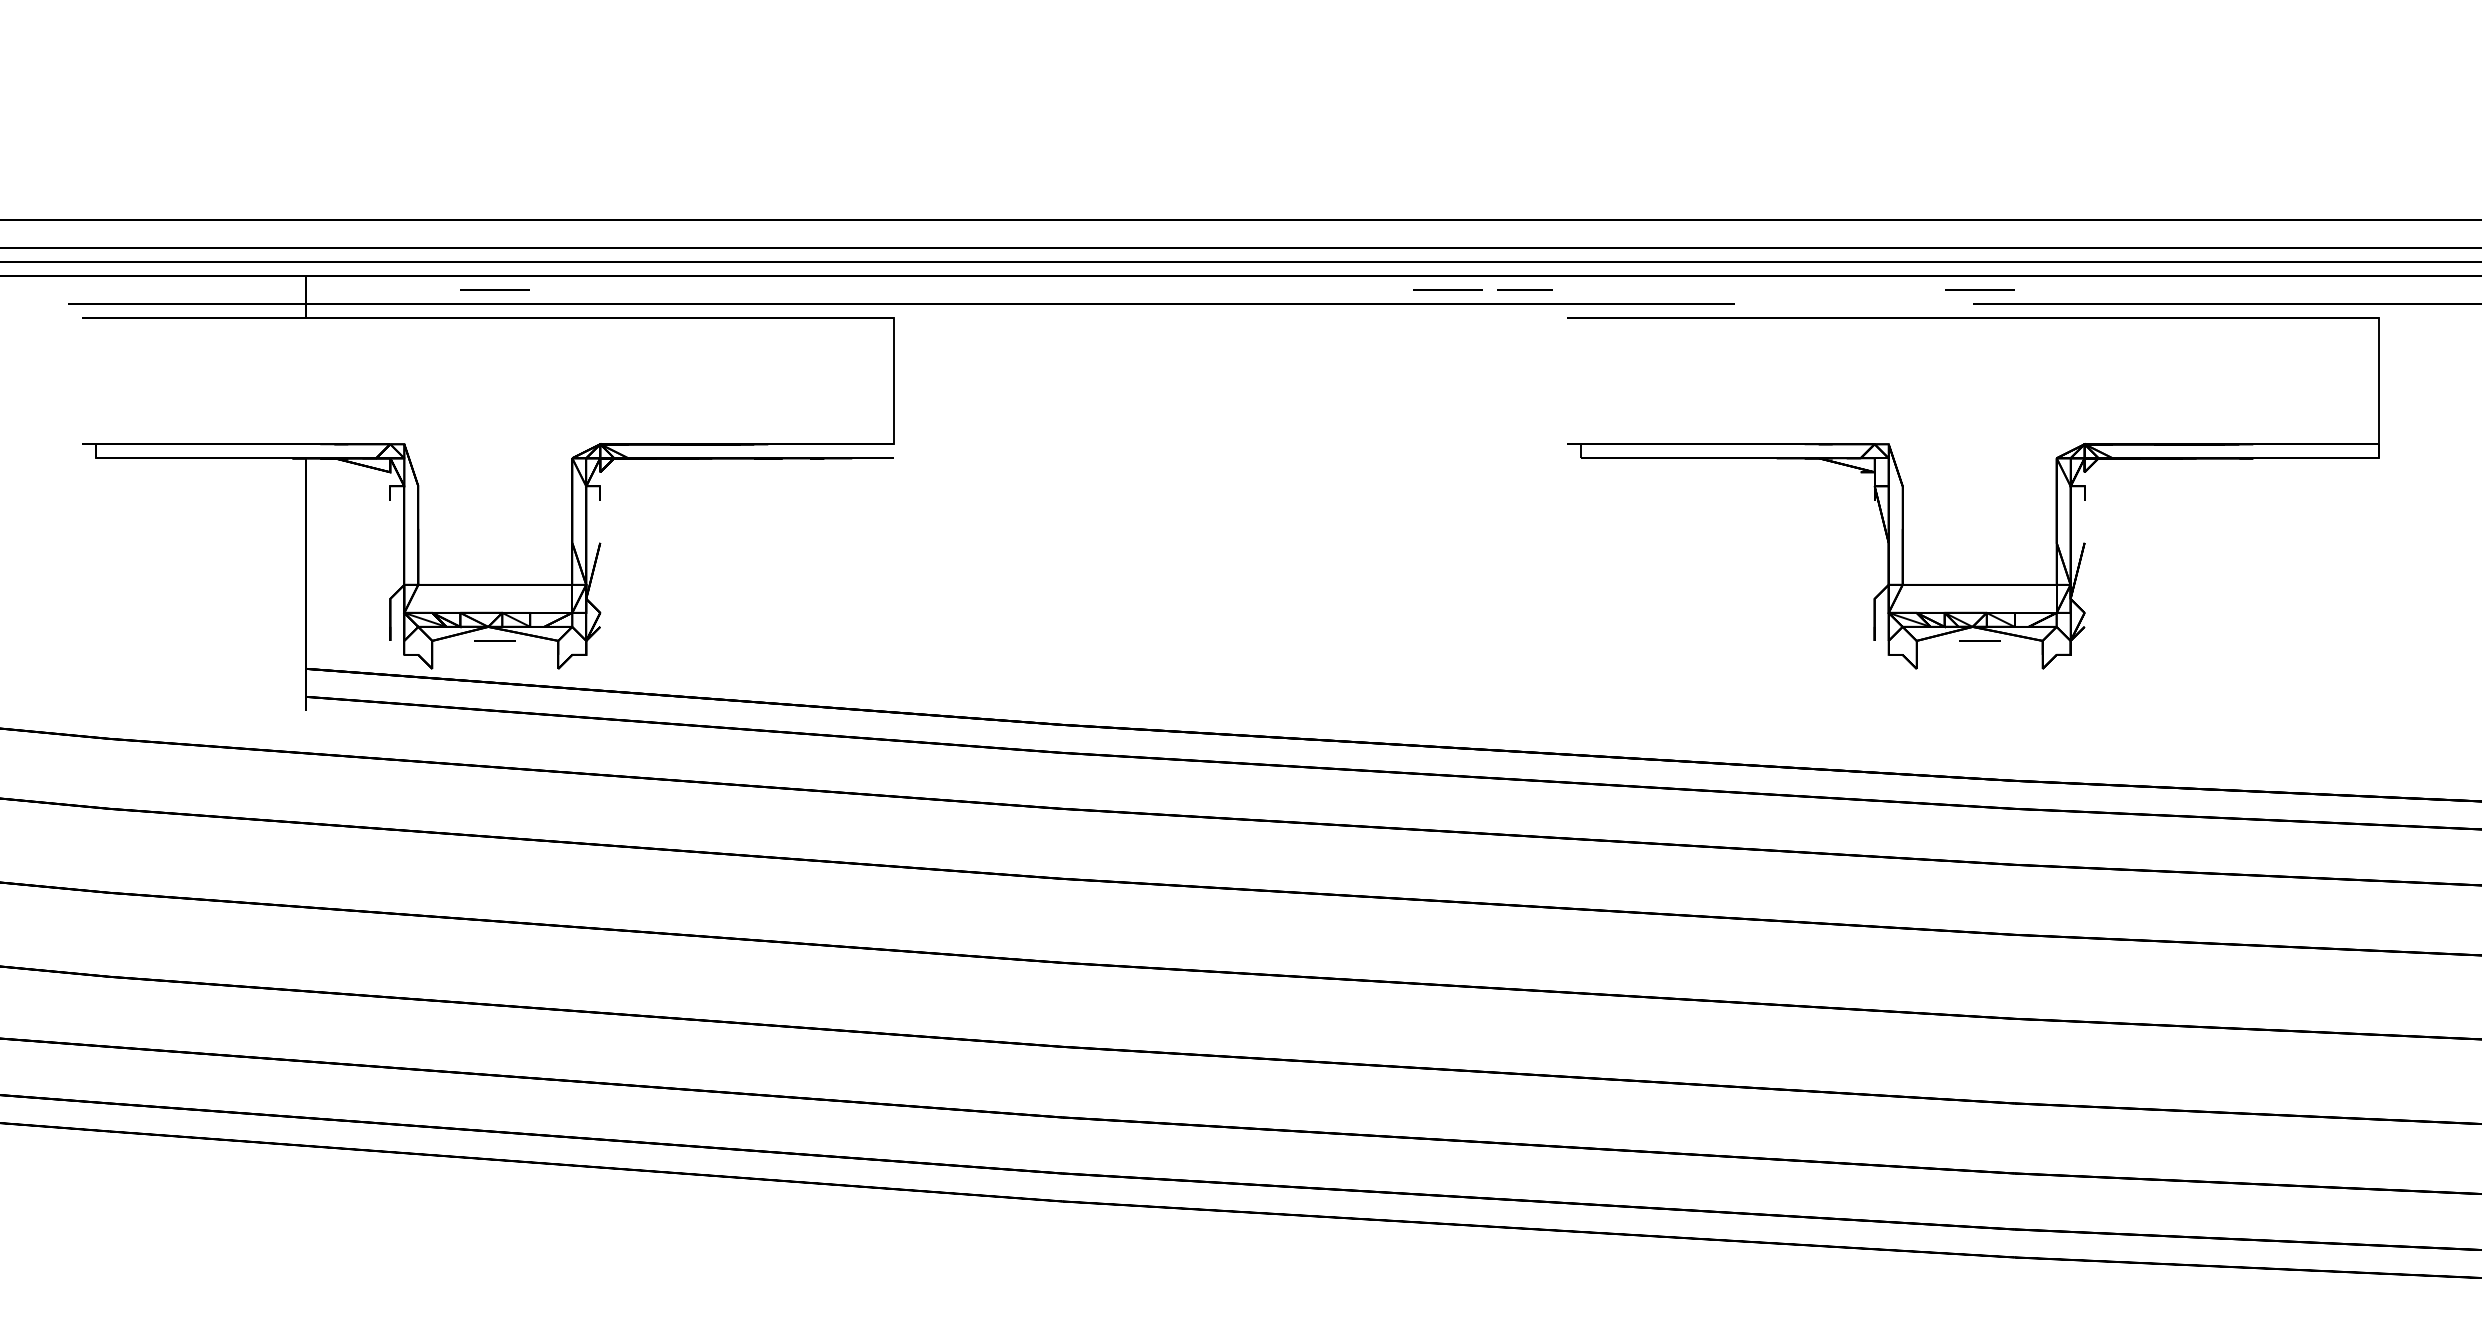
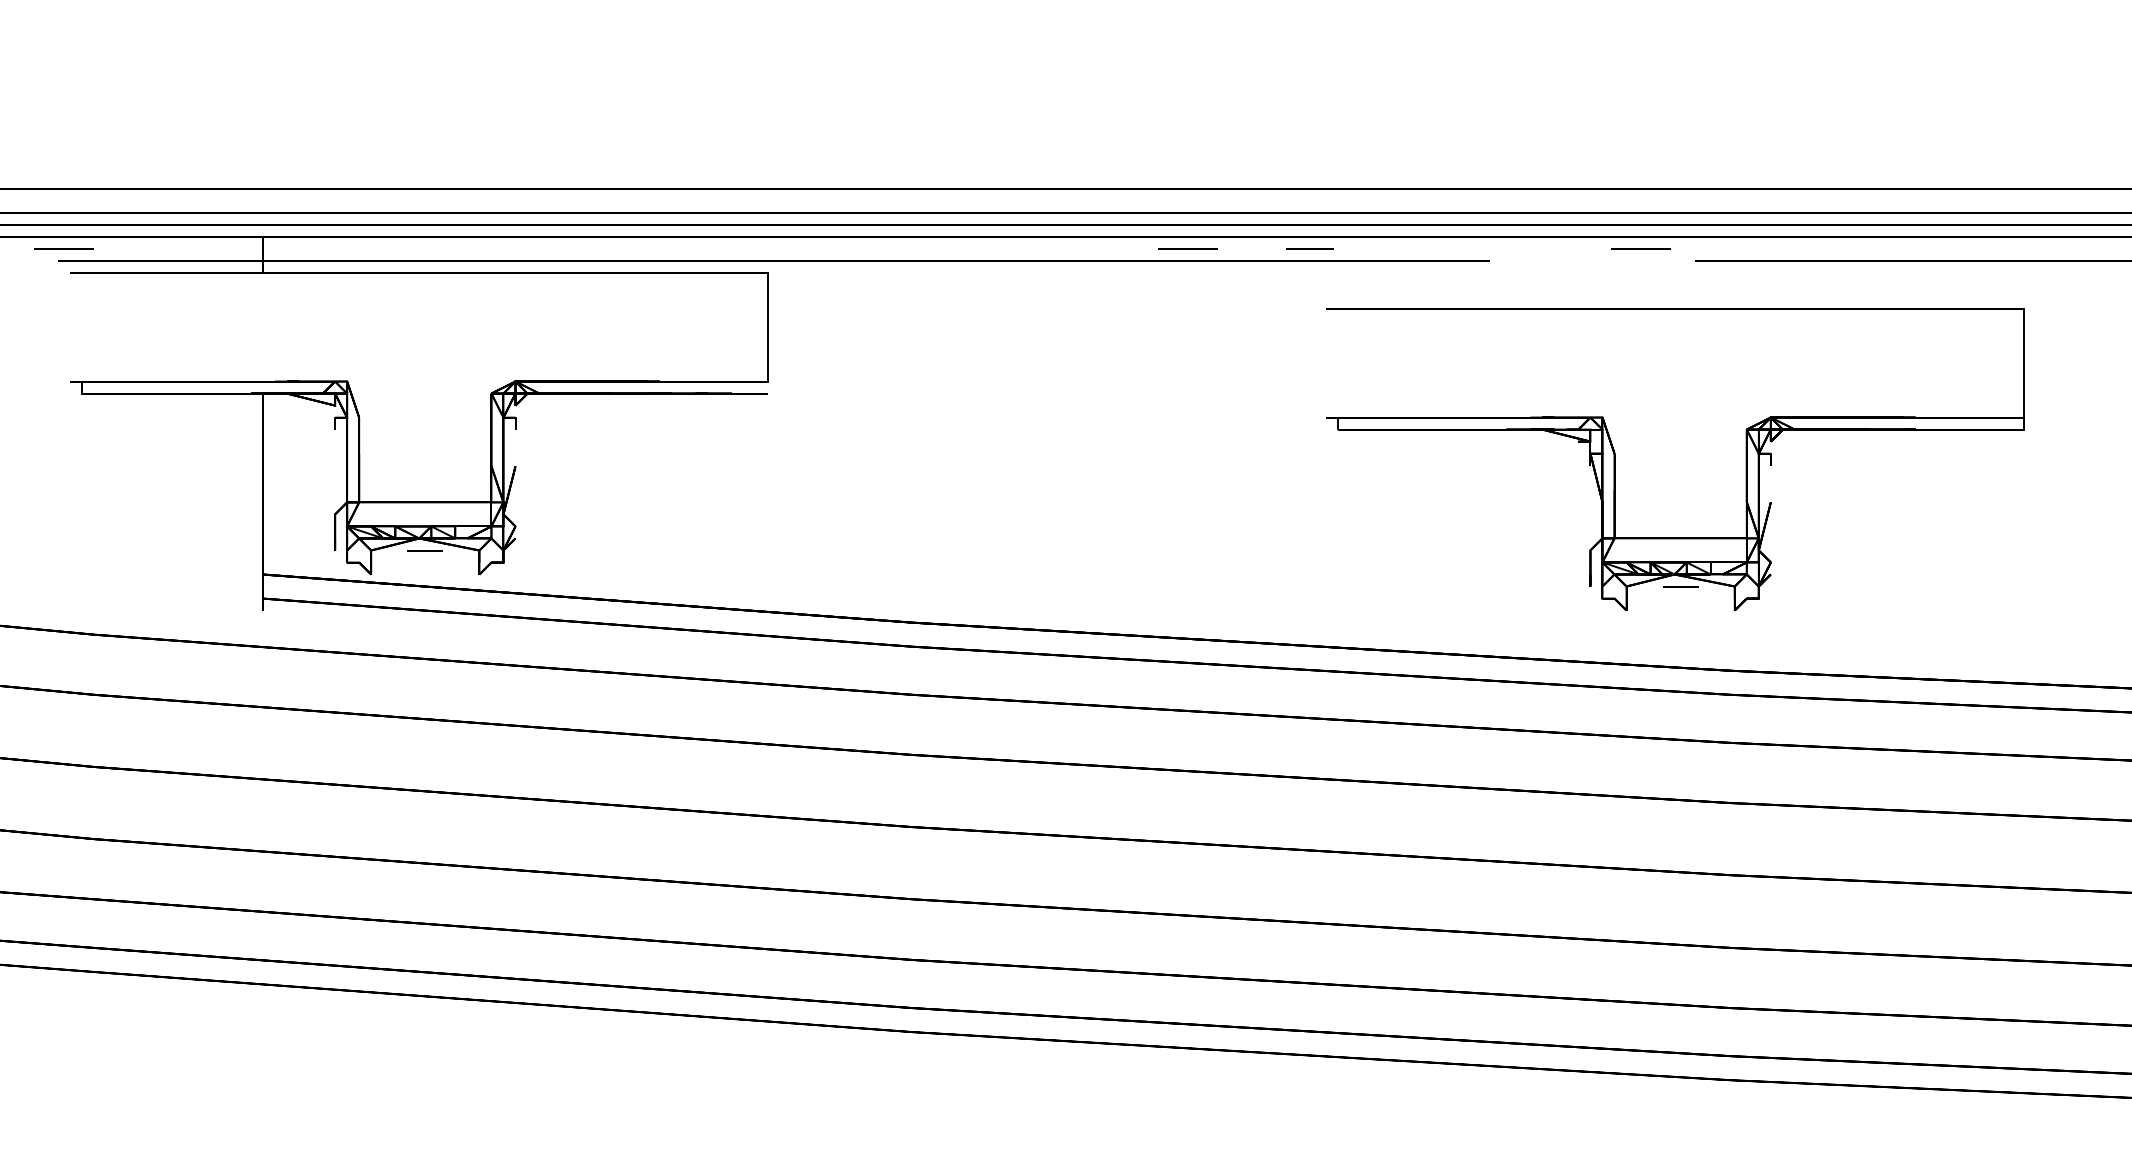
line: (494, 289) -> (63, 248), moved
line: (1447, 289) -> (1187, 248), moved
line: (1979, 289) -> (1640, 248), moved
part: (1903, 493) -> (1615, 459), moved

